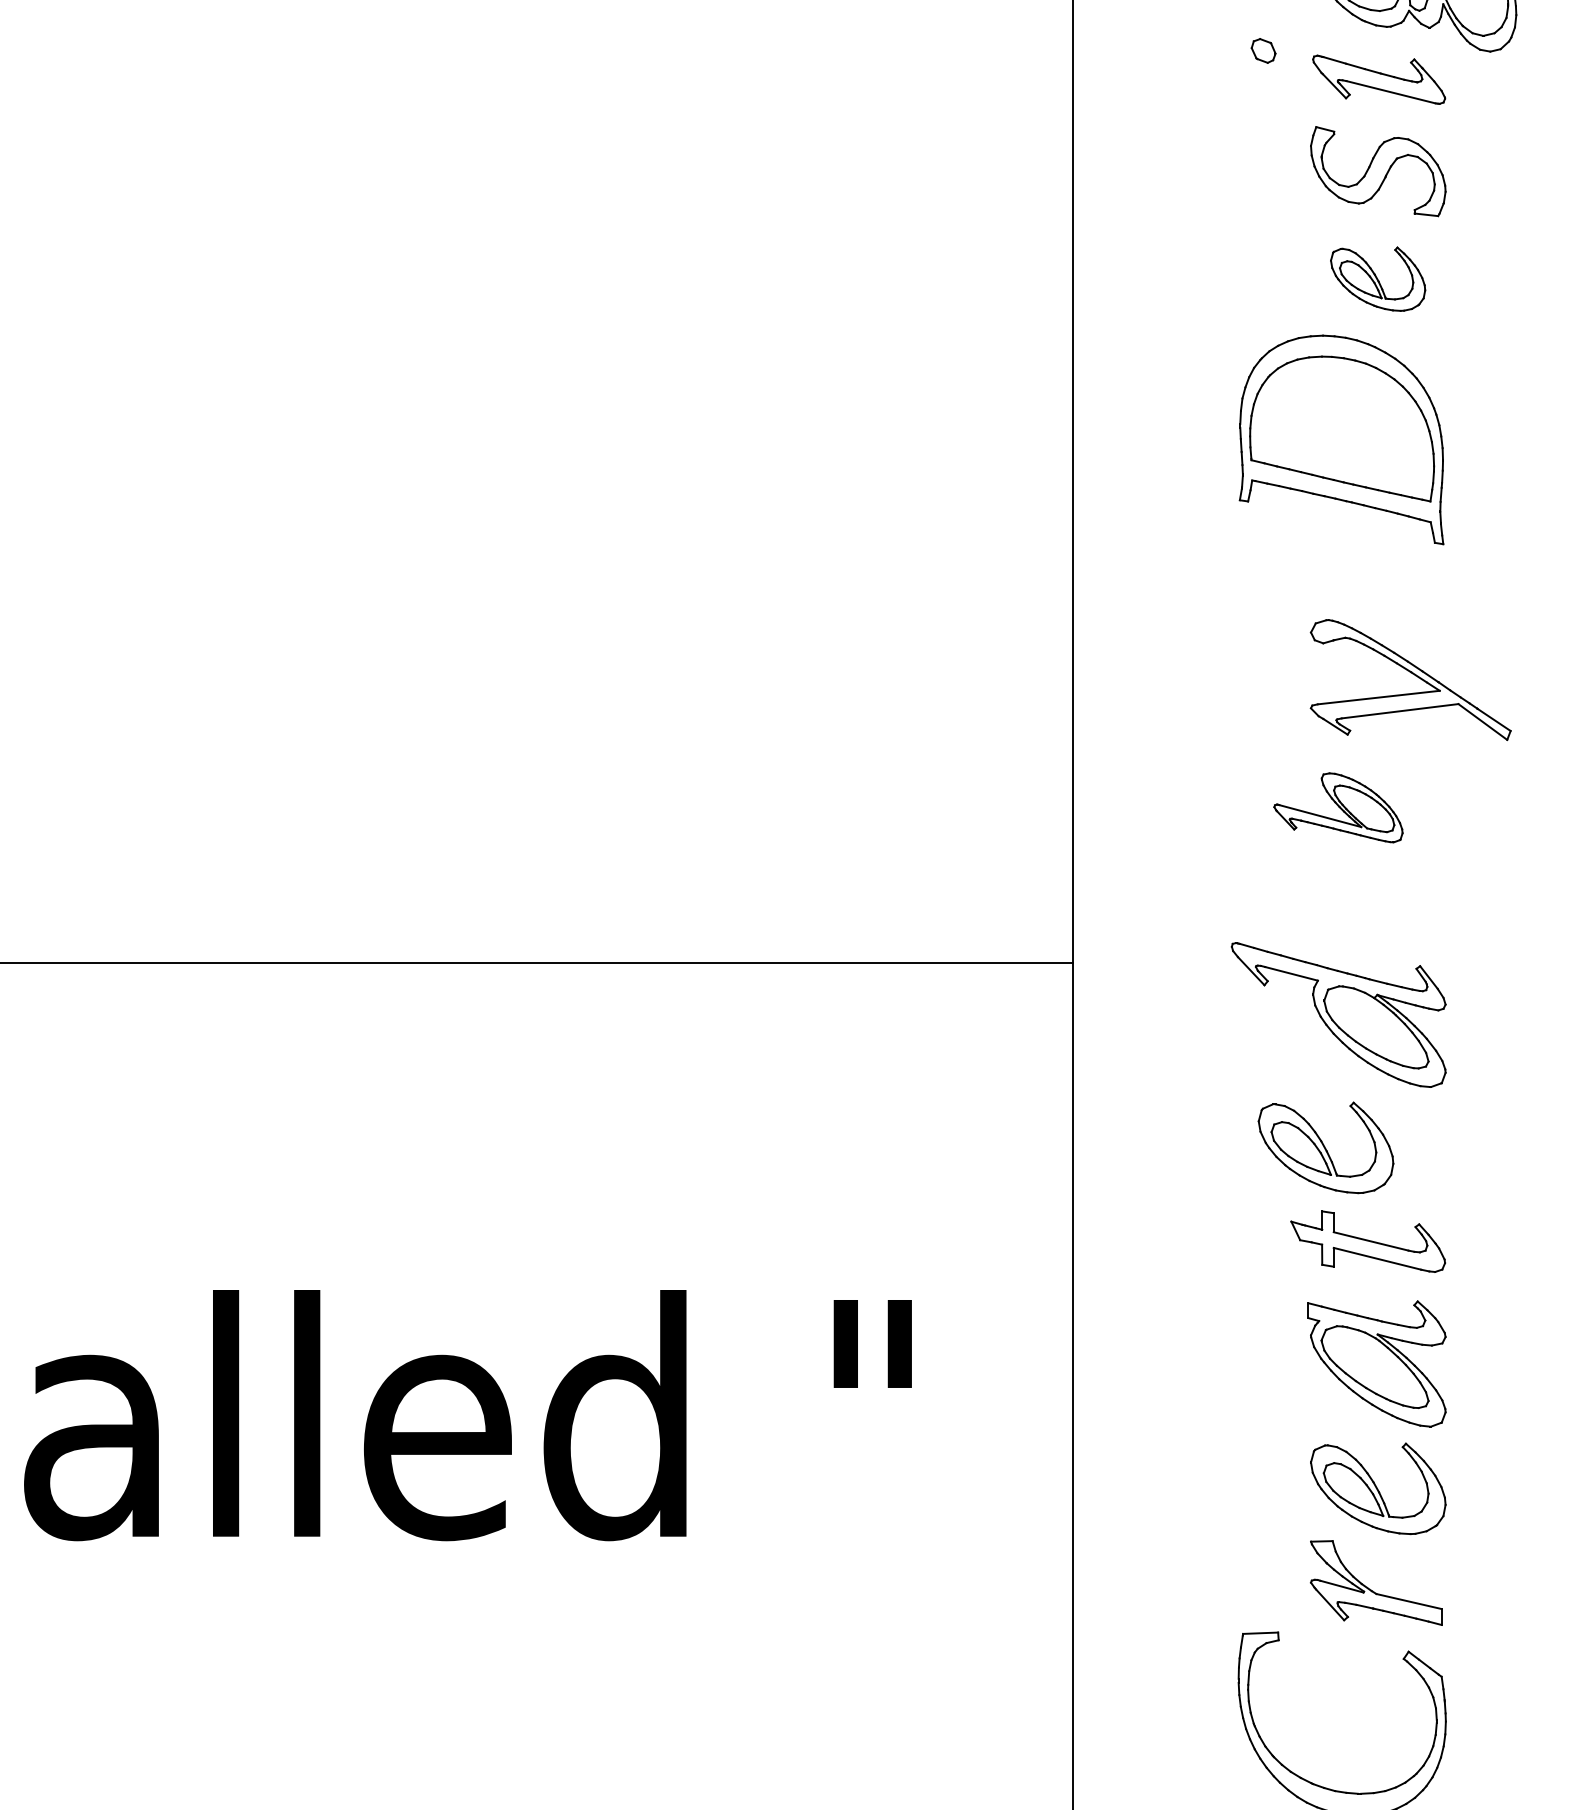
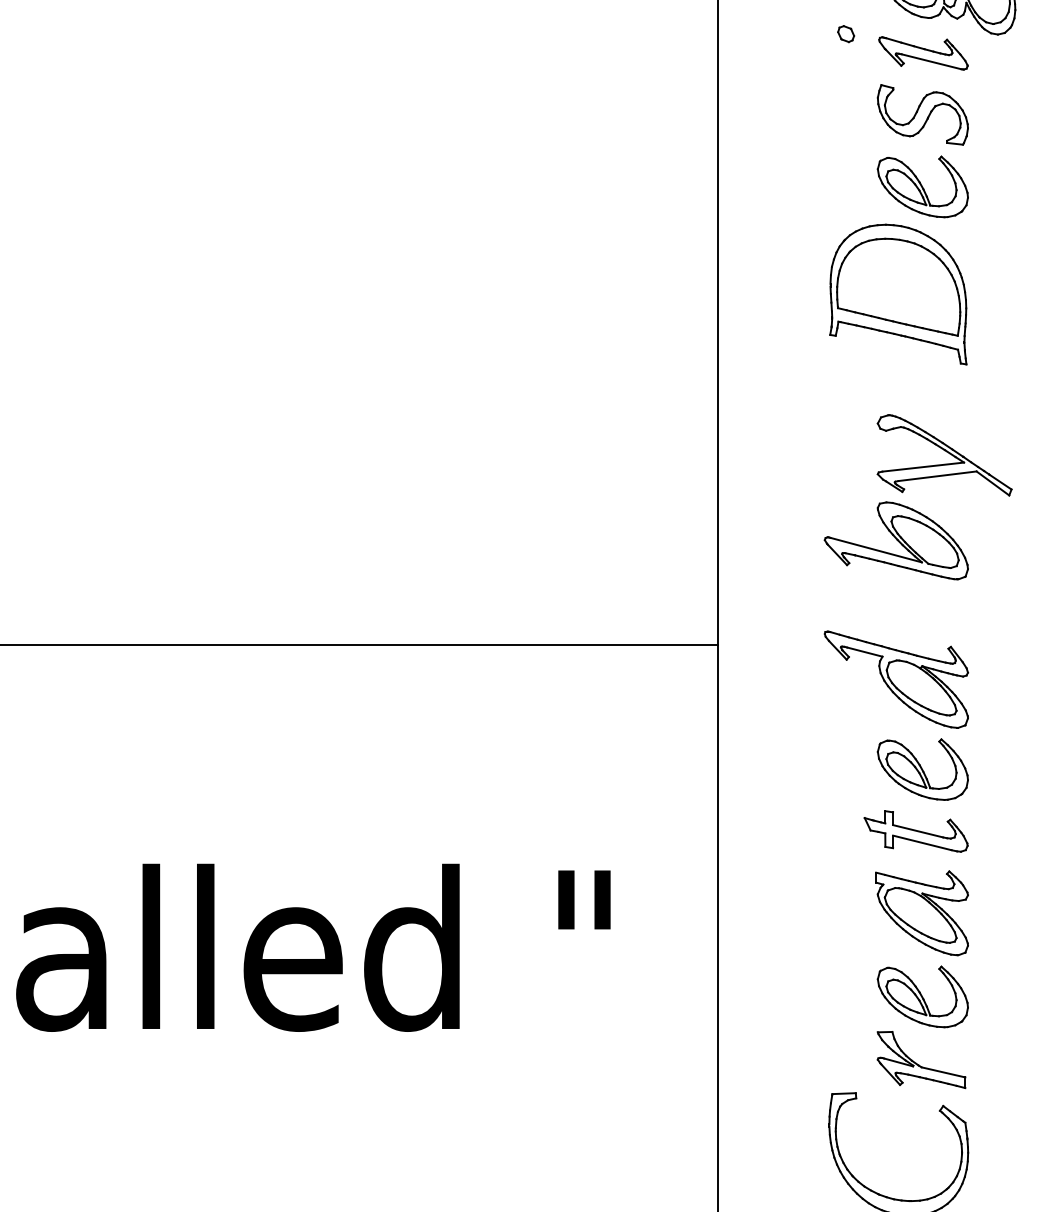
part: (1377, 278) -> (922, 186), size x1.43
part: (1337, 807) -> (895, 540), size x1.67
part: (1325, 1147) -> (922, 769), moved

